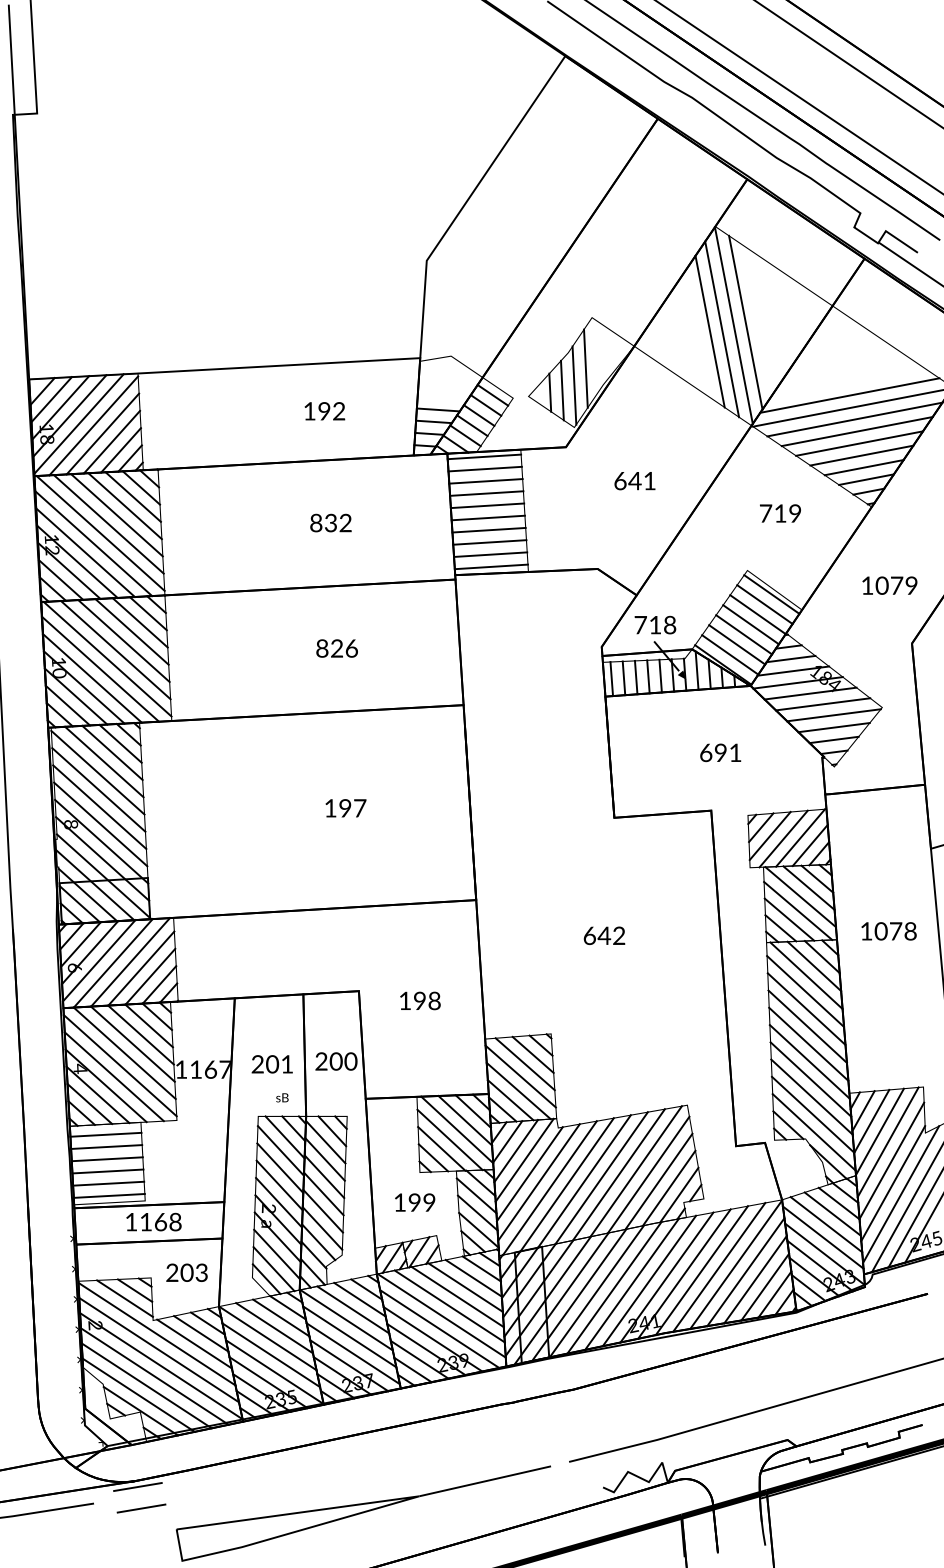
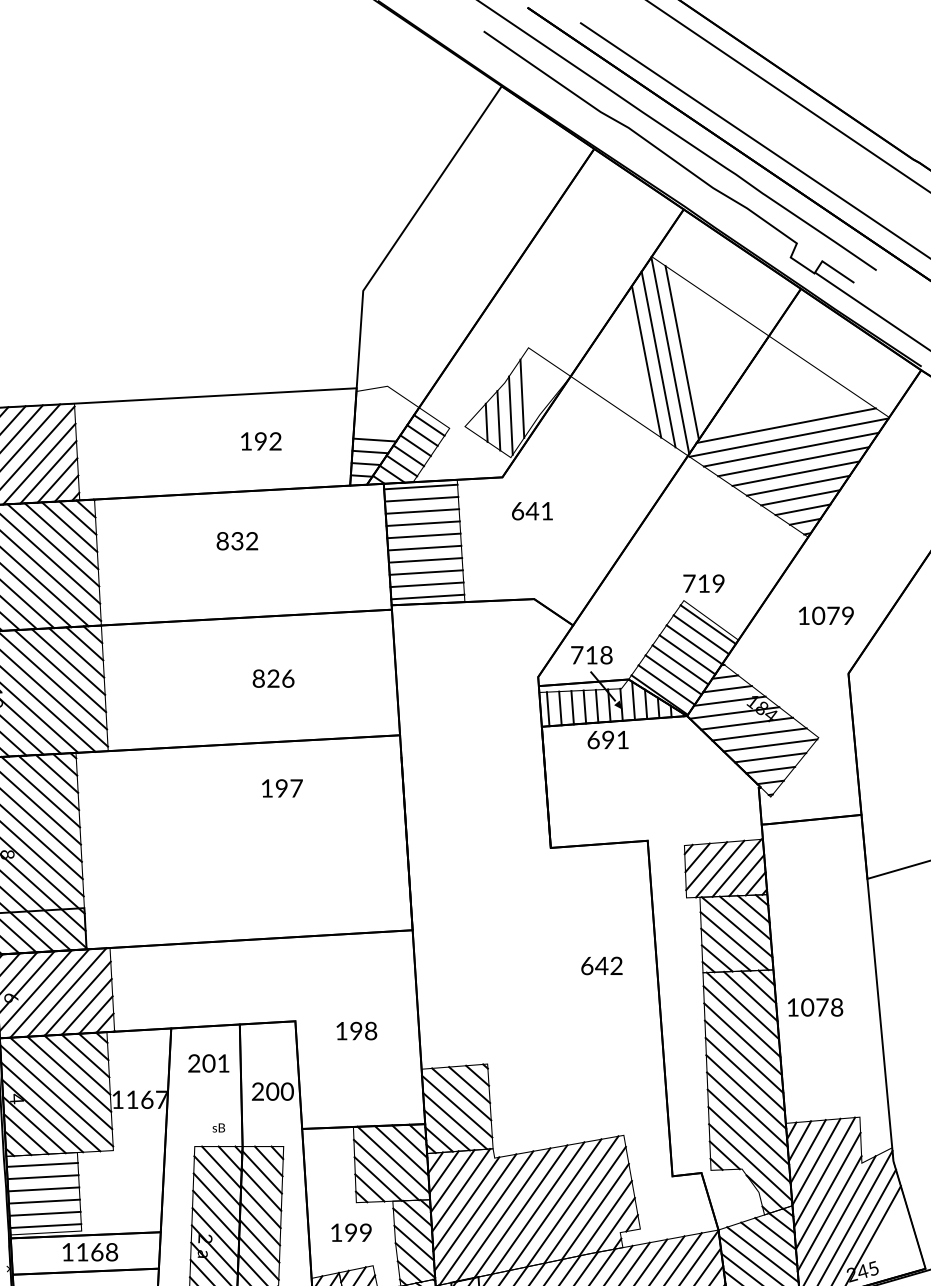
text: (634, 481) -> (531, 511), moved
text: (780, 513) -> (703, 583), moved
text: (330, 522) -> (236, 540), moved
text: (720, 752) -> (607, 739), moved
text: (345, 808) -> (281, 788), moved
text: (888, 931) -> (814, 1007), moved
text: (604, 935) -> (601, 965), moved
text: (271, 1064) -> (207, 1063), moved

